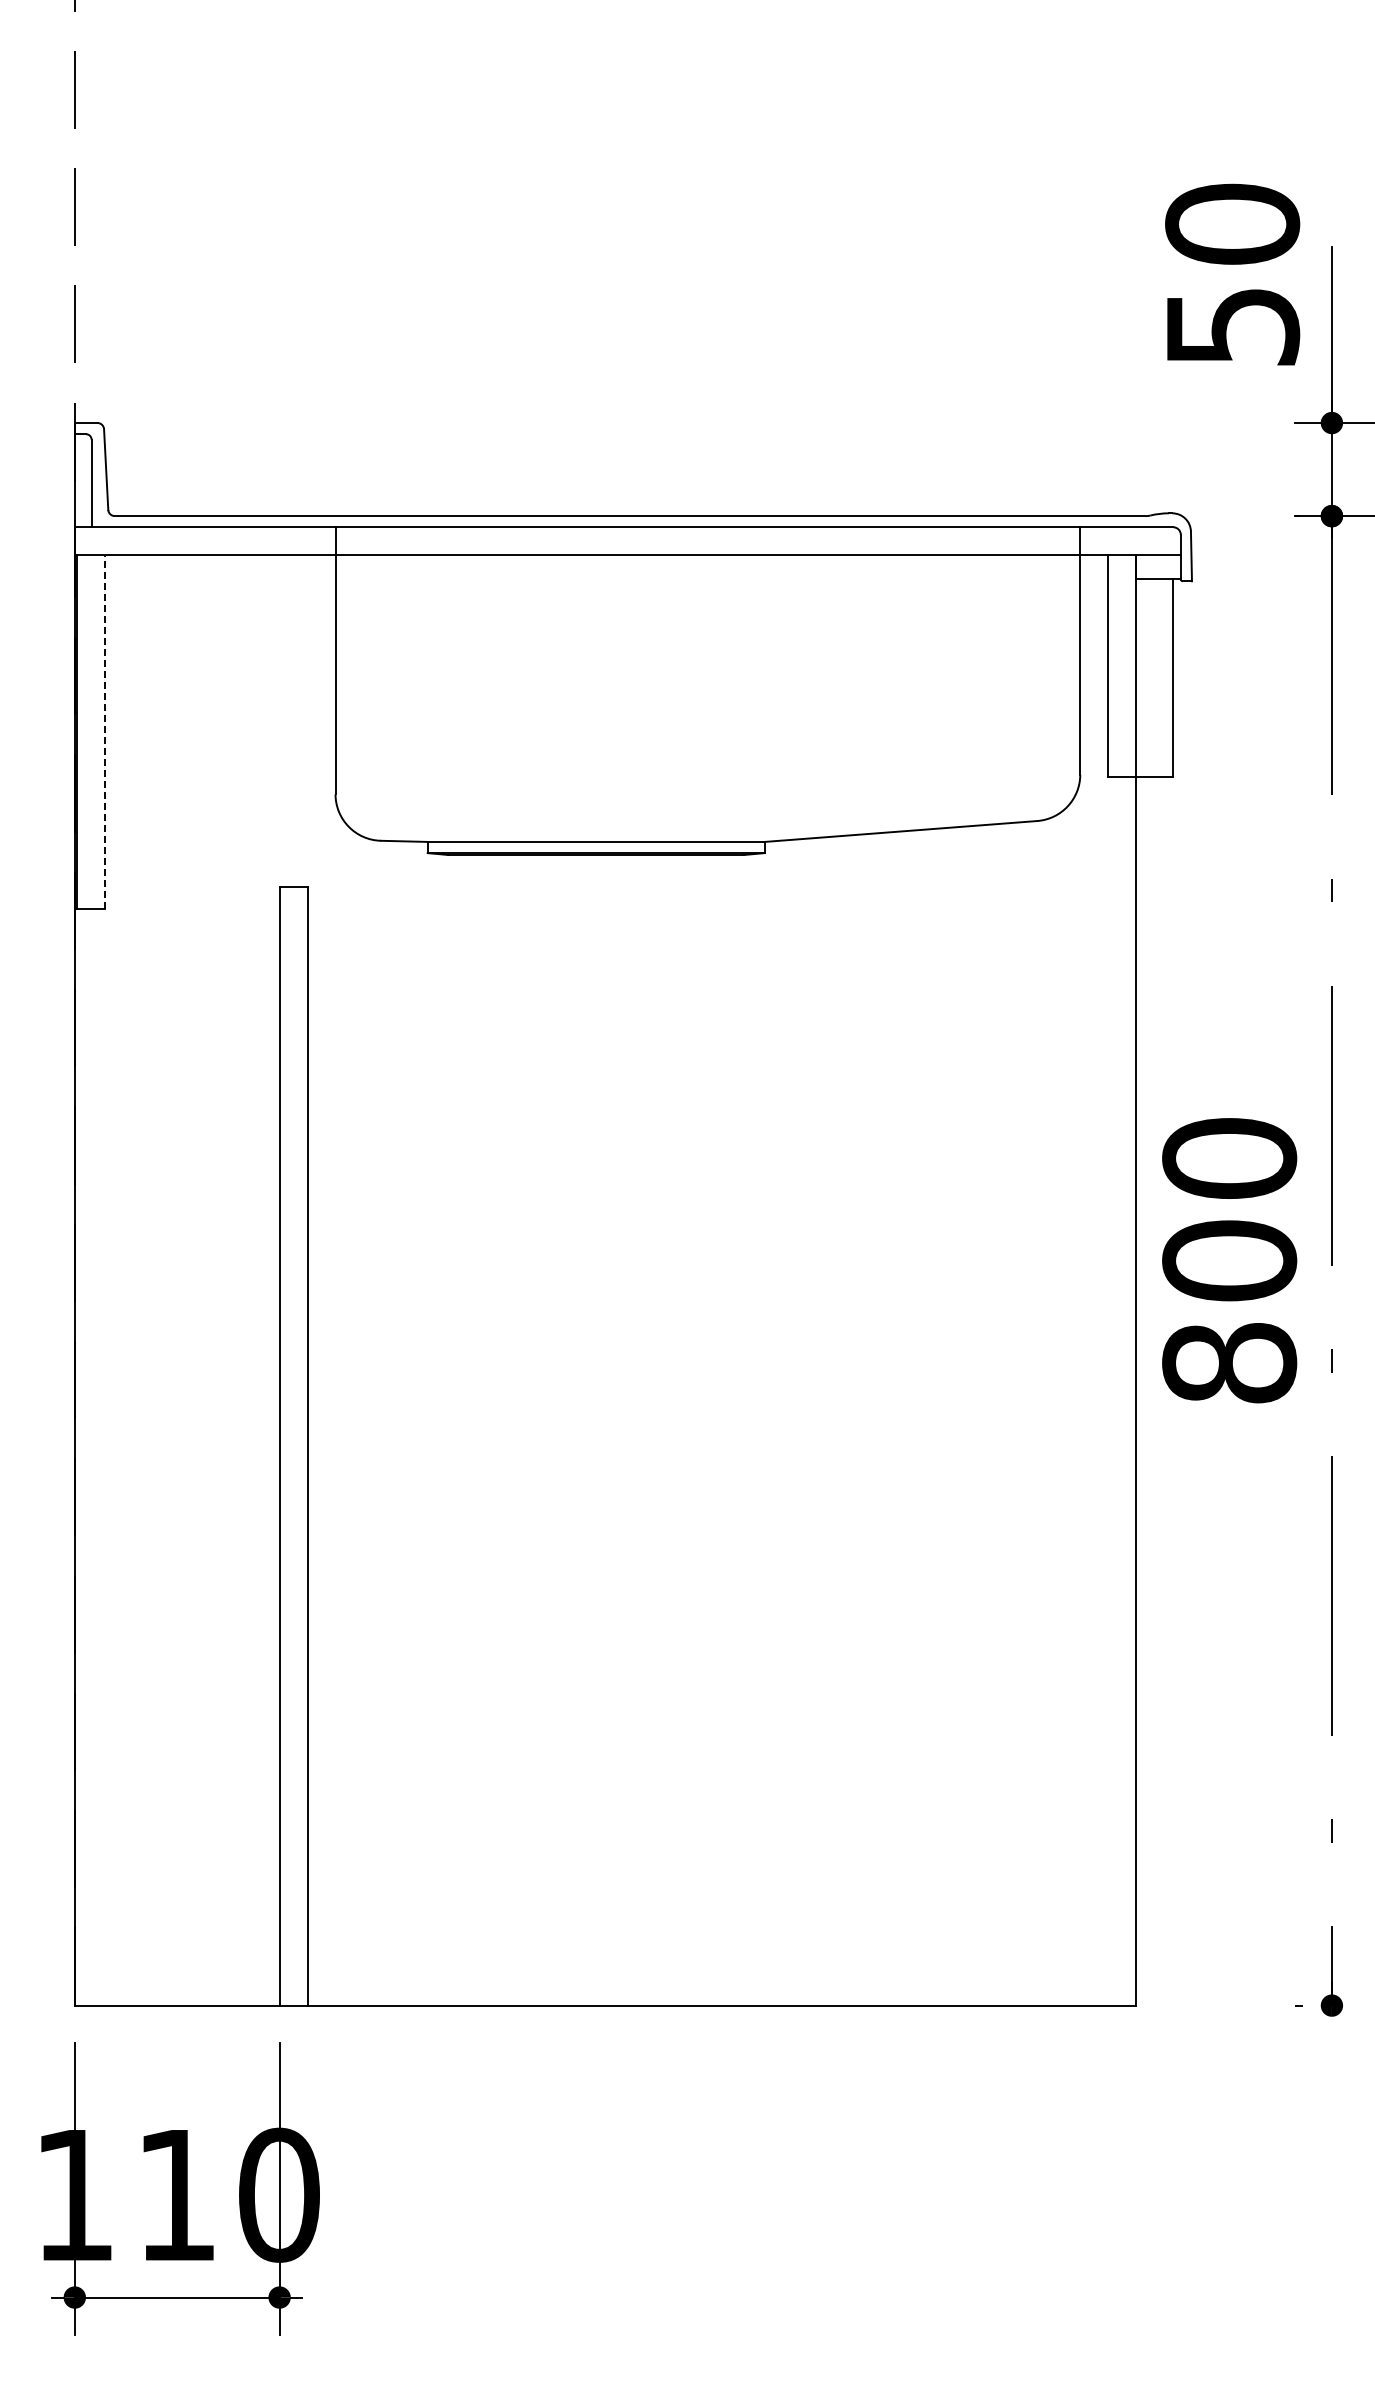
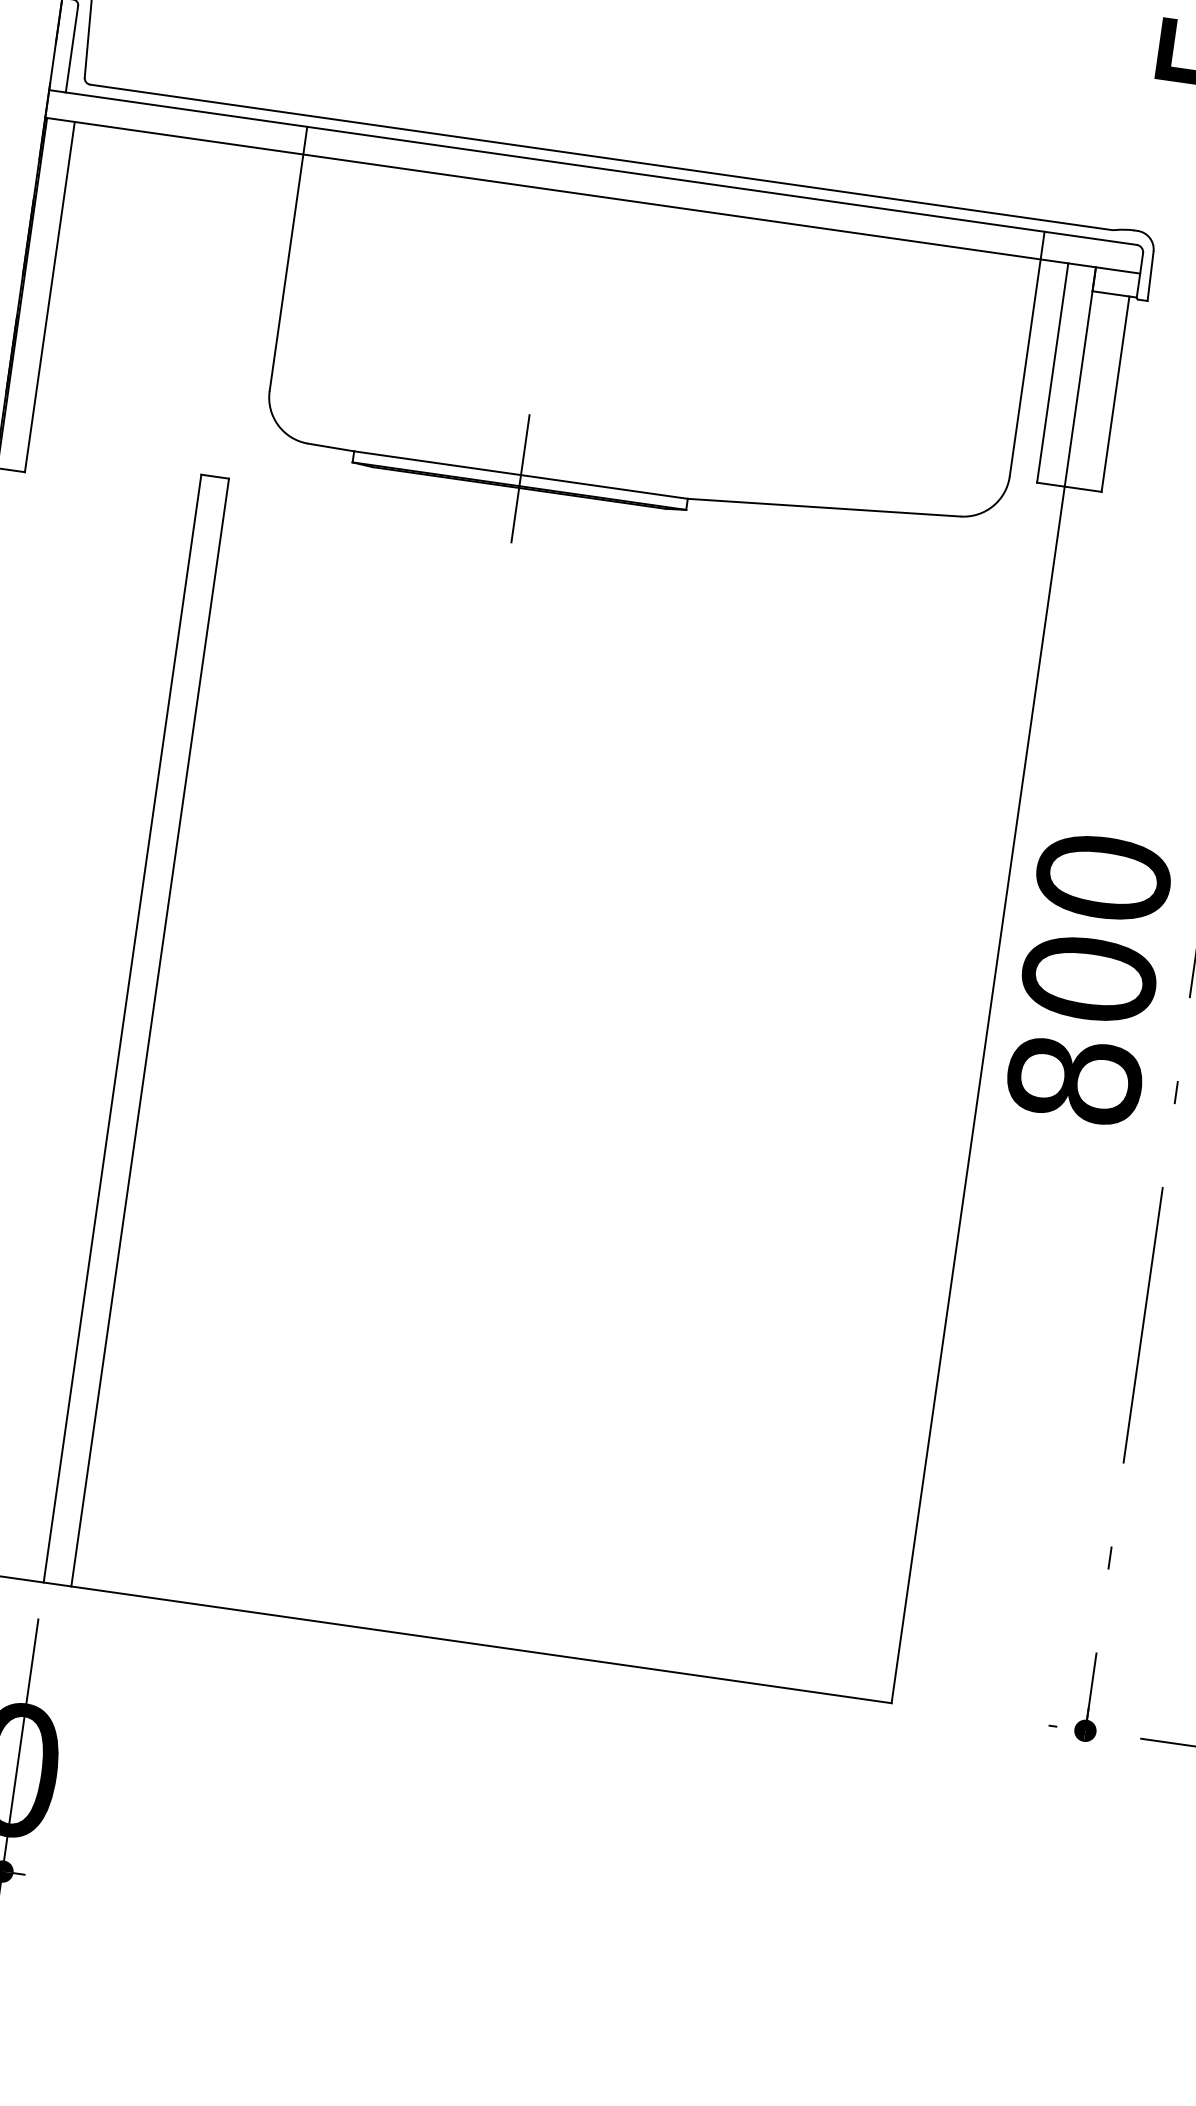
line: (104, 732) -> (49, 297), dashed -> solid
line: (596, 845) -> (520, 478), added

